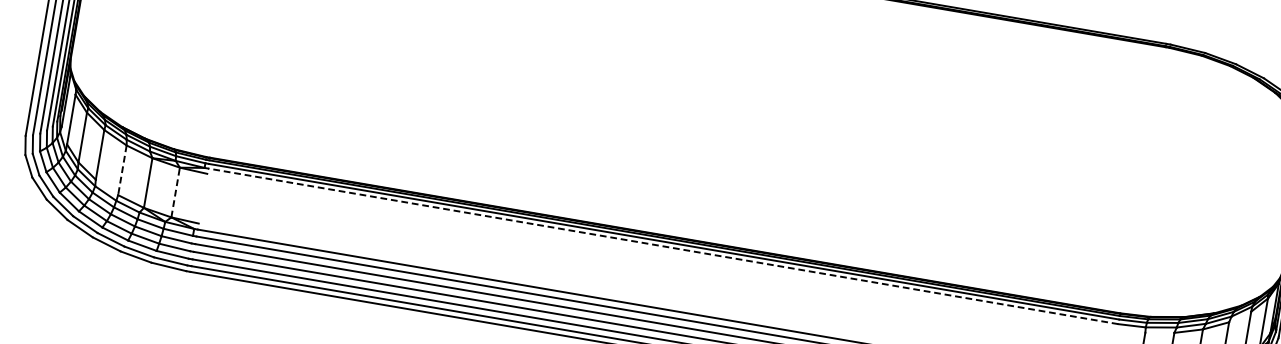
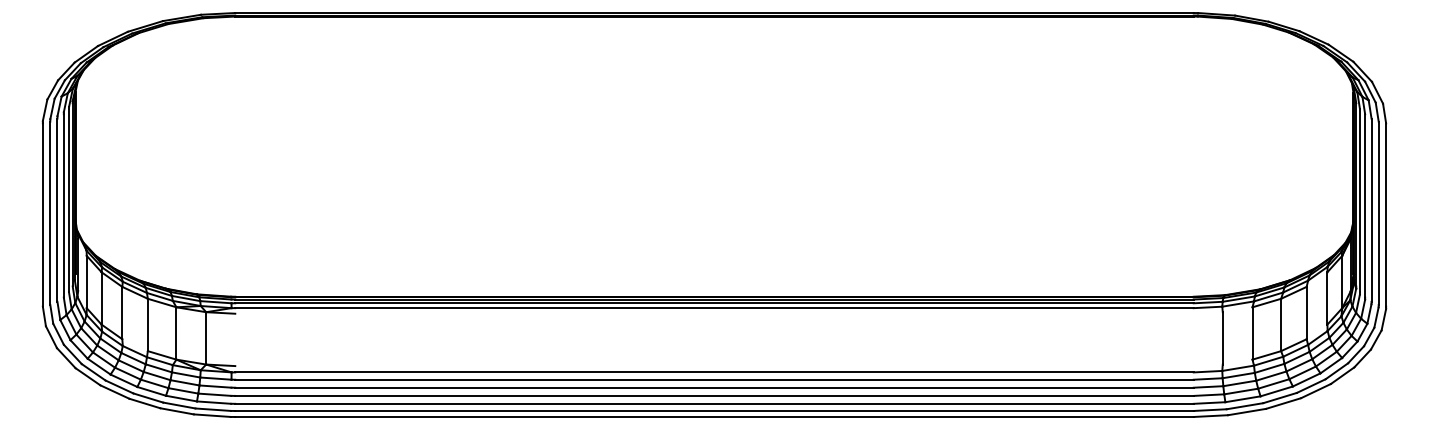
line: (121, 170) -> (147, 325), dashed -> solid
line: (176, 191) -> (206, 337), dashed -> solid
line: (663, 246) -> (714, 308), dashed -> solid

